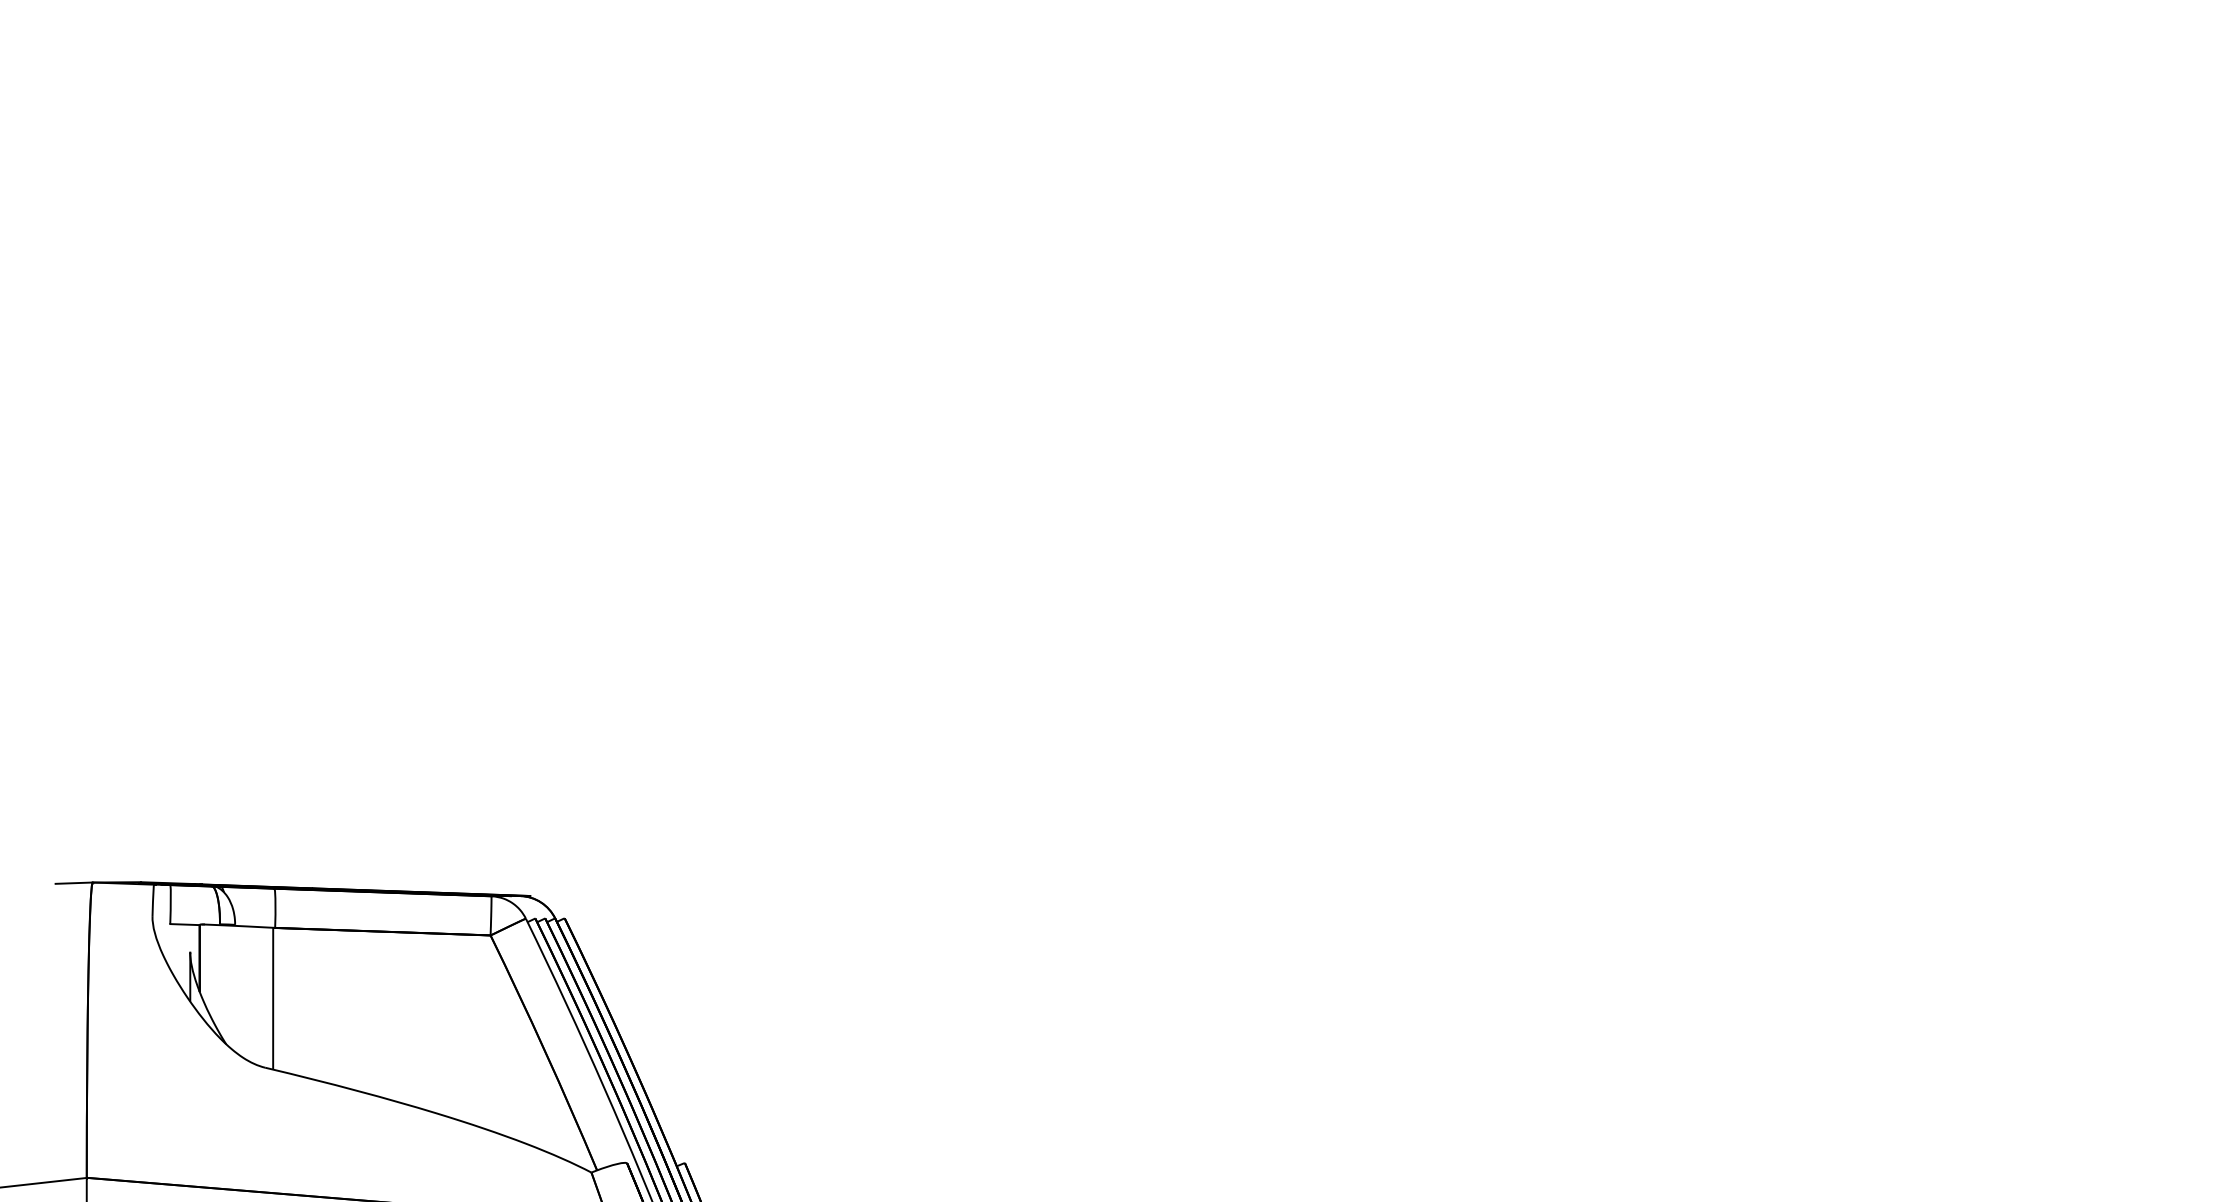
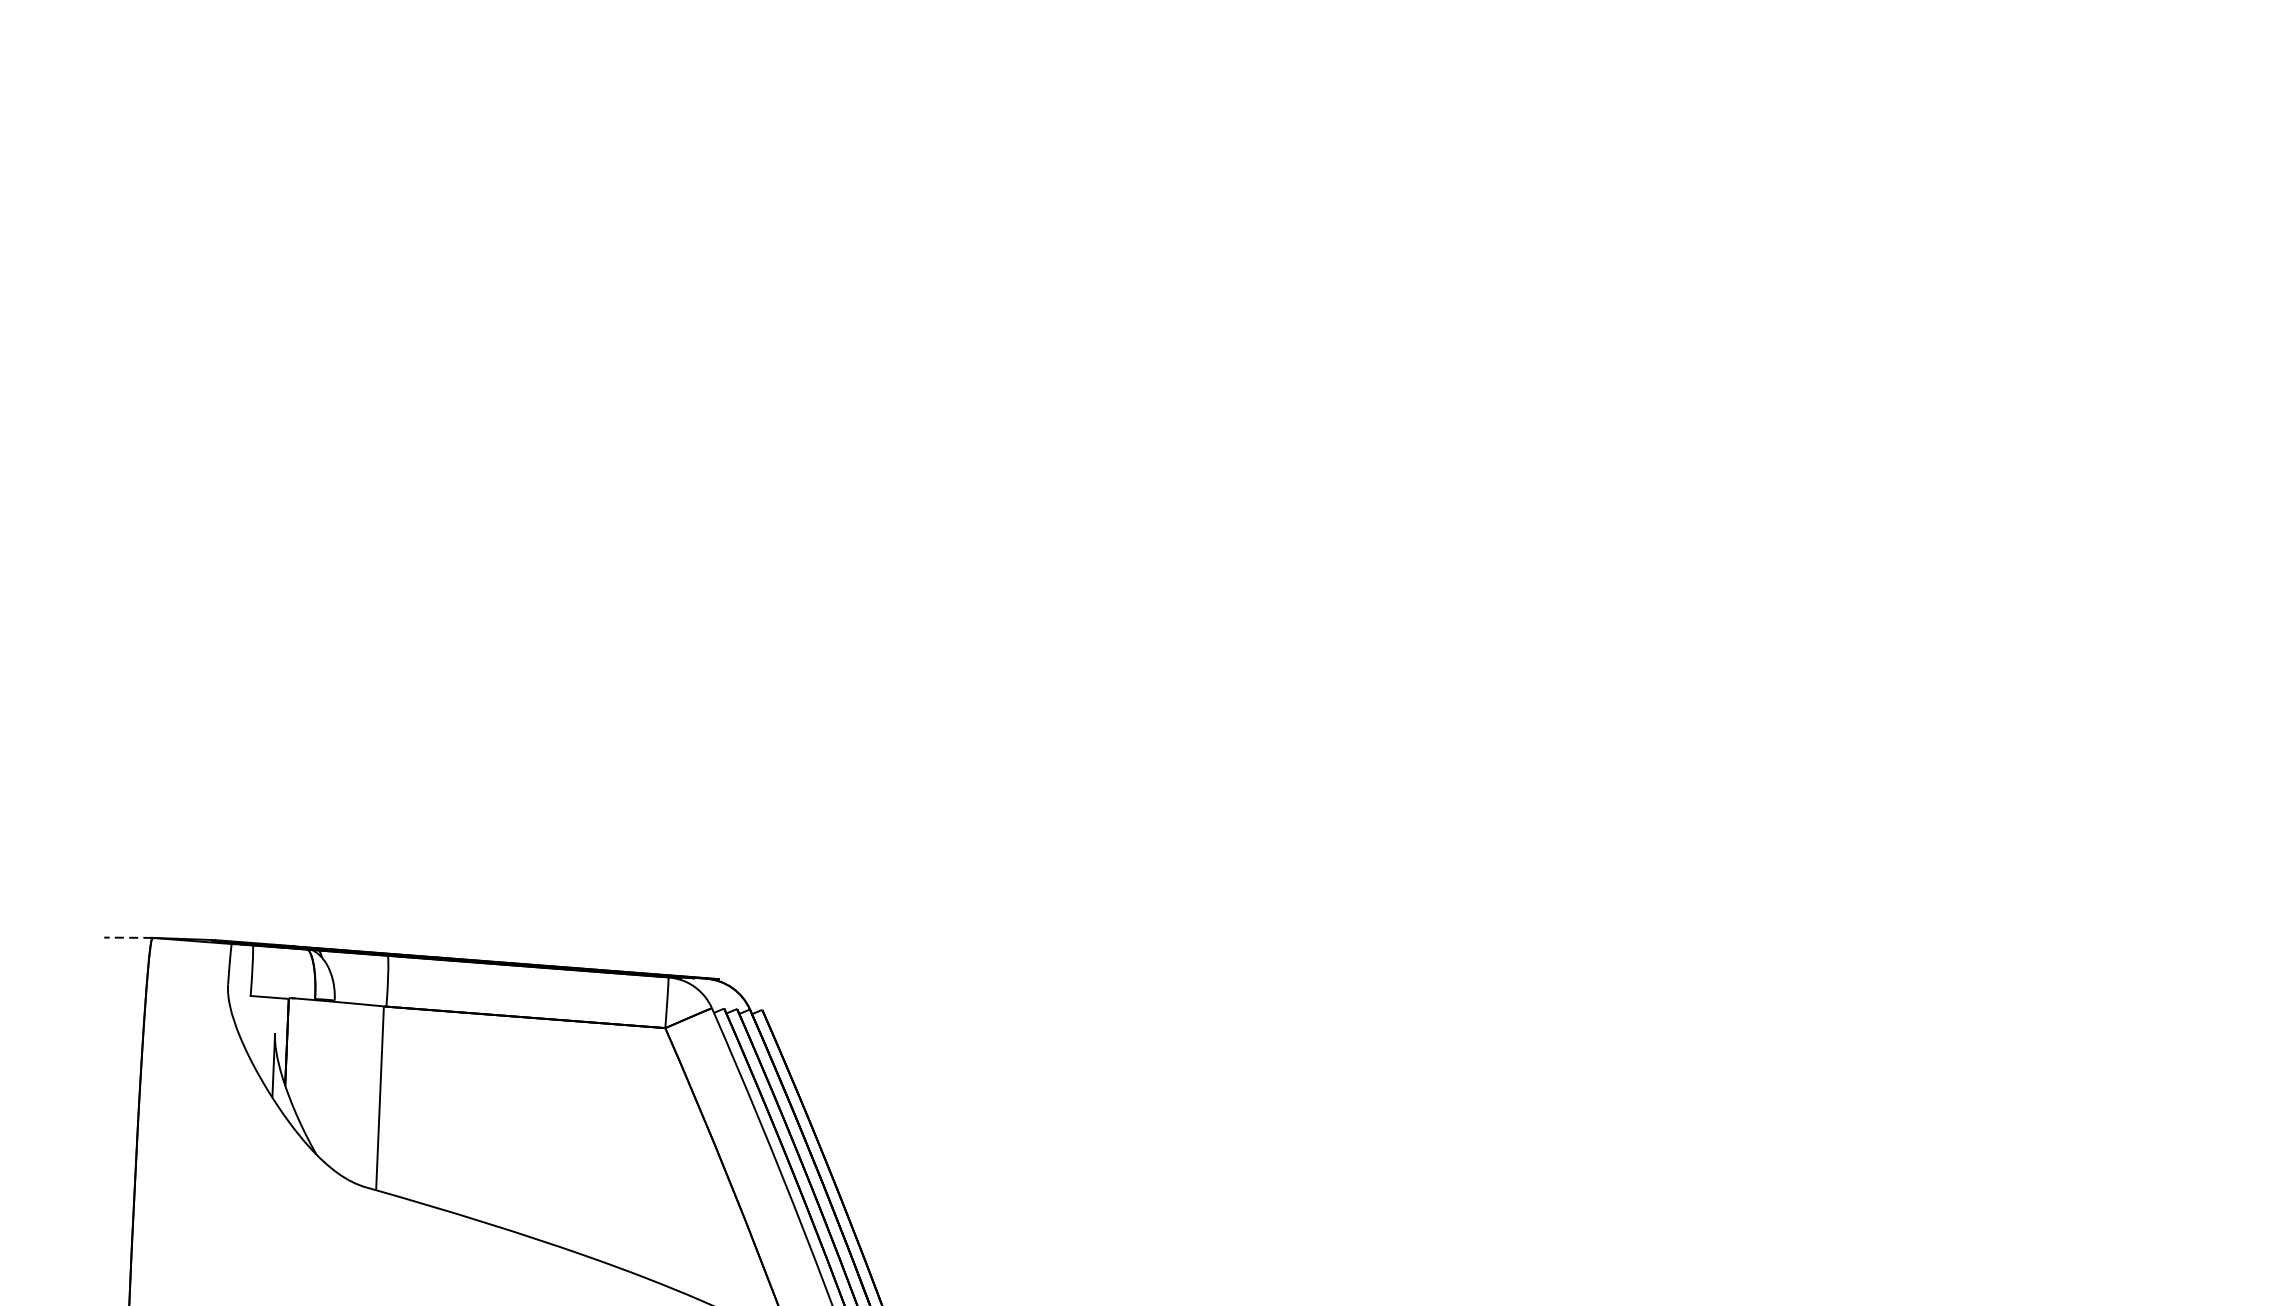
line: (74, 883) -> (128, 938), solid -> dashed

